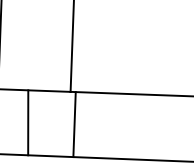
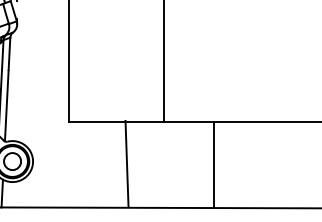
line: (27, 122) -> (126, 163), moved
line: (74, 124) -> (214, 164), moved

